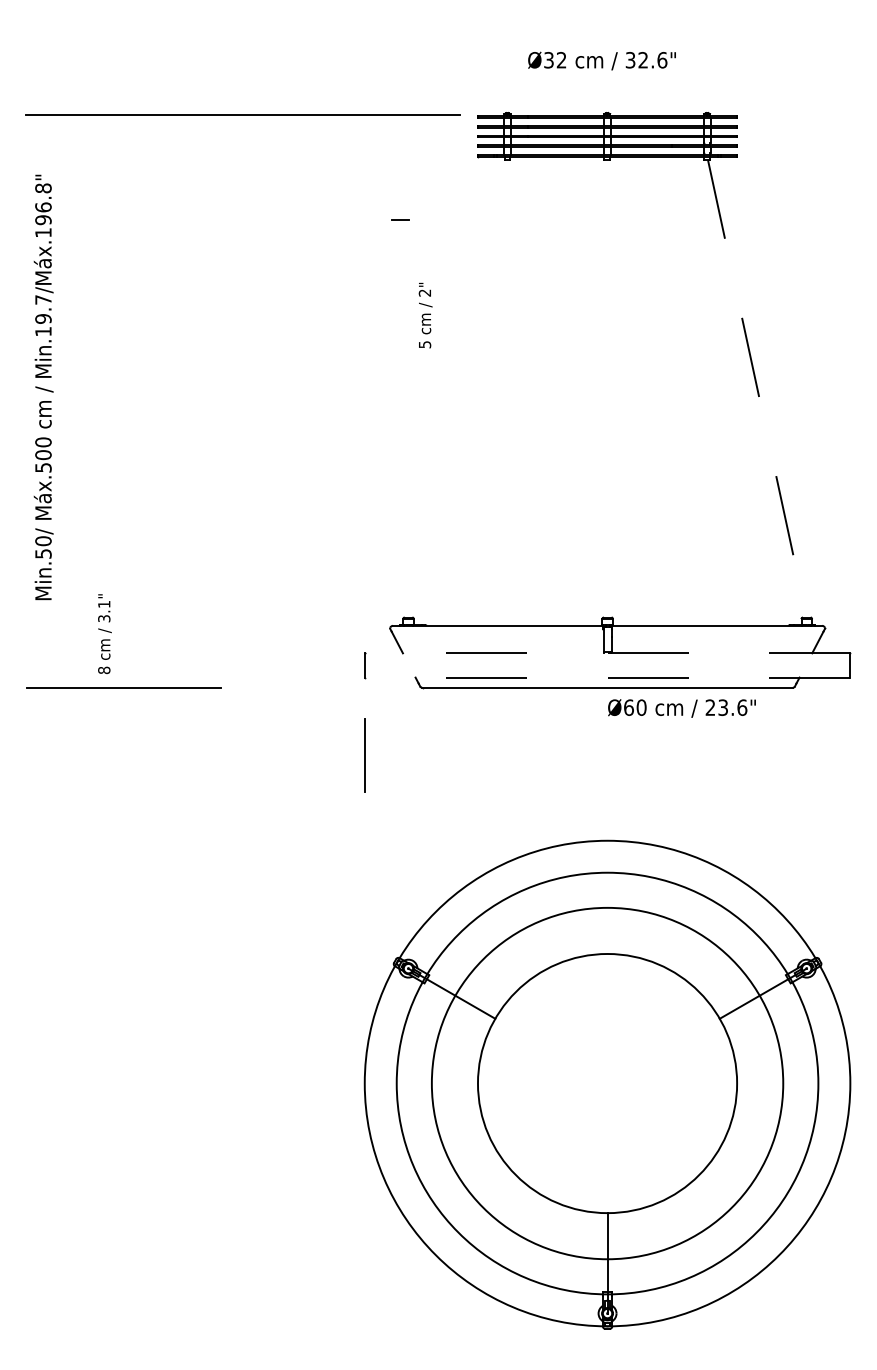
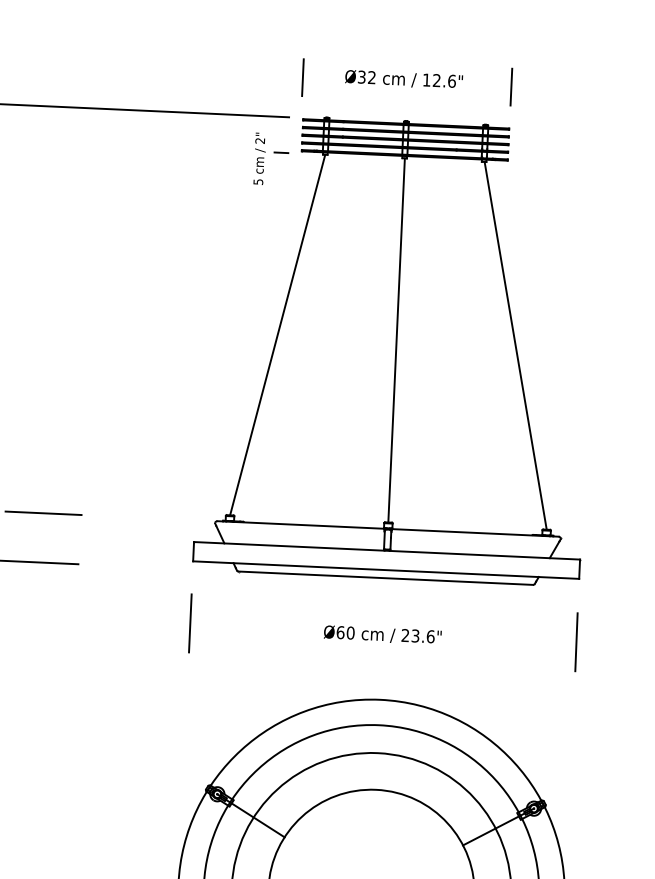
text: (630, 60) -> (426, 80), 32.6" -> 12.6"
line: (474, 64) -> (302, 77), added
line: (737, 64) -> (511, 87), added
line: (400, 219) -> (281, 152), moved
text: (425, 315) -> (259, 158), moved
line: (457, 388) -> (277, 334), added
line: (607, 388) -> (396, 340), added
line: (757, 389) -> (515, 346), dashed -> solid
line: (174, 625) -> (43, 513), added
line: (607, 653) -> (386, 550), dashed -> solid
line: (607, 677) -> (386, 570), dashed -> solid
text: (681, 708) -> (382, 635), moved
line: (850, 756) -> (576, 641), added

